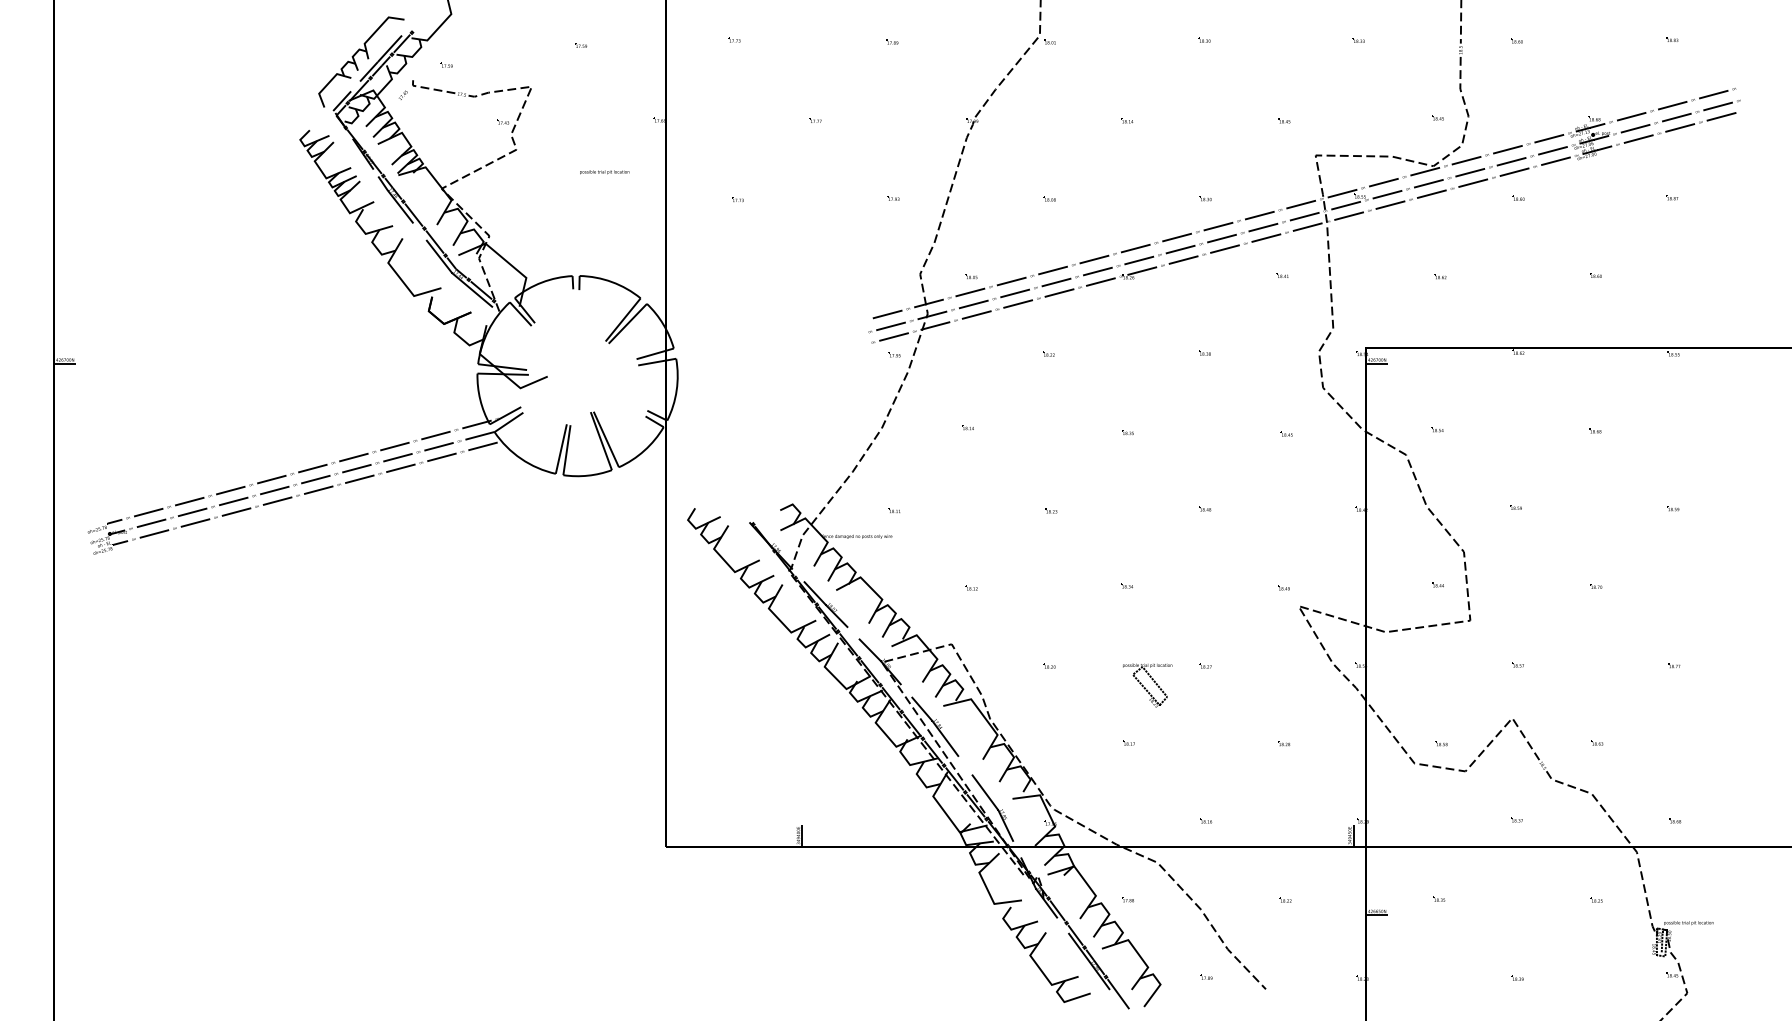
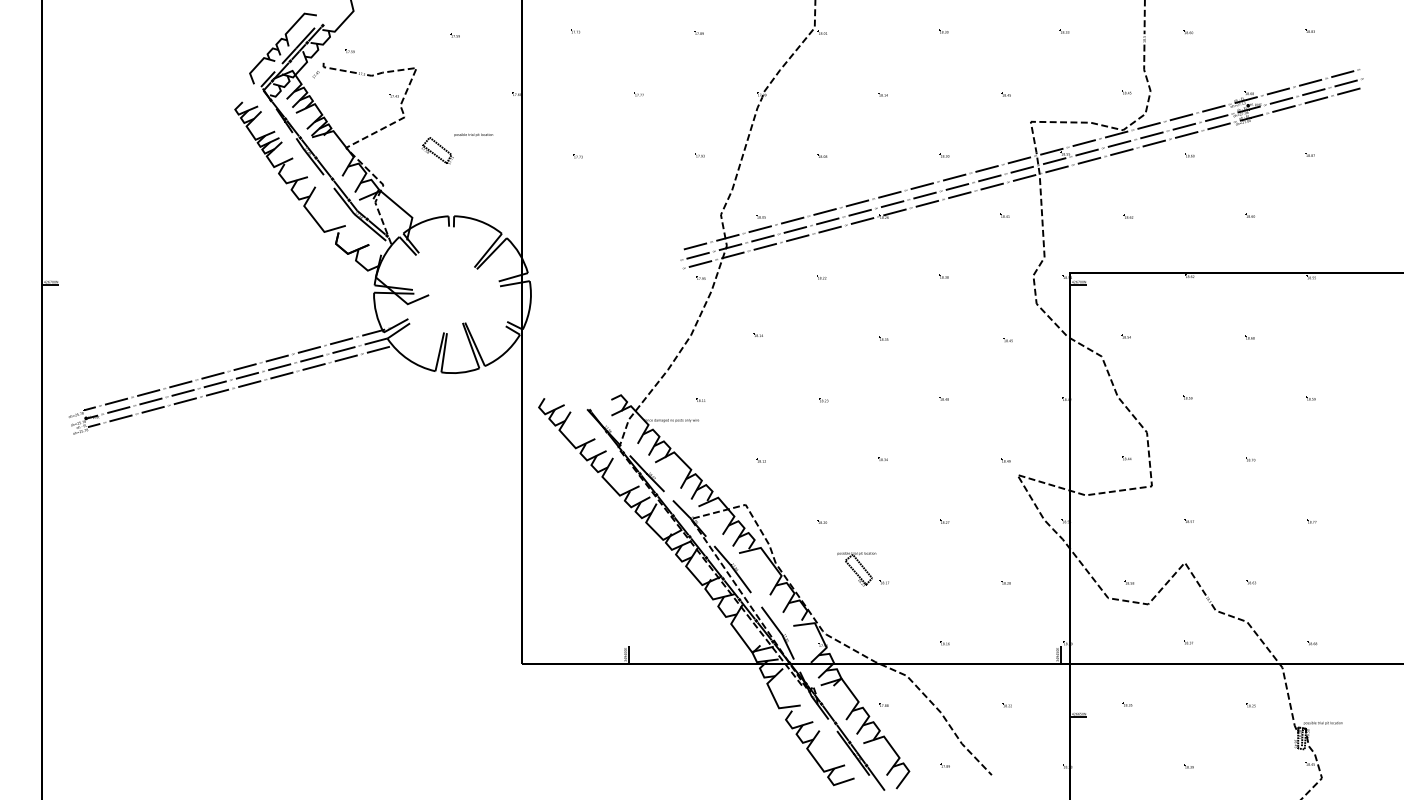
part: (558, 192) -> (437, 150), added
part: (1147, 685) -> (856, 569), moved

